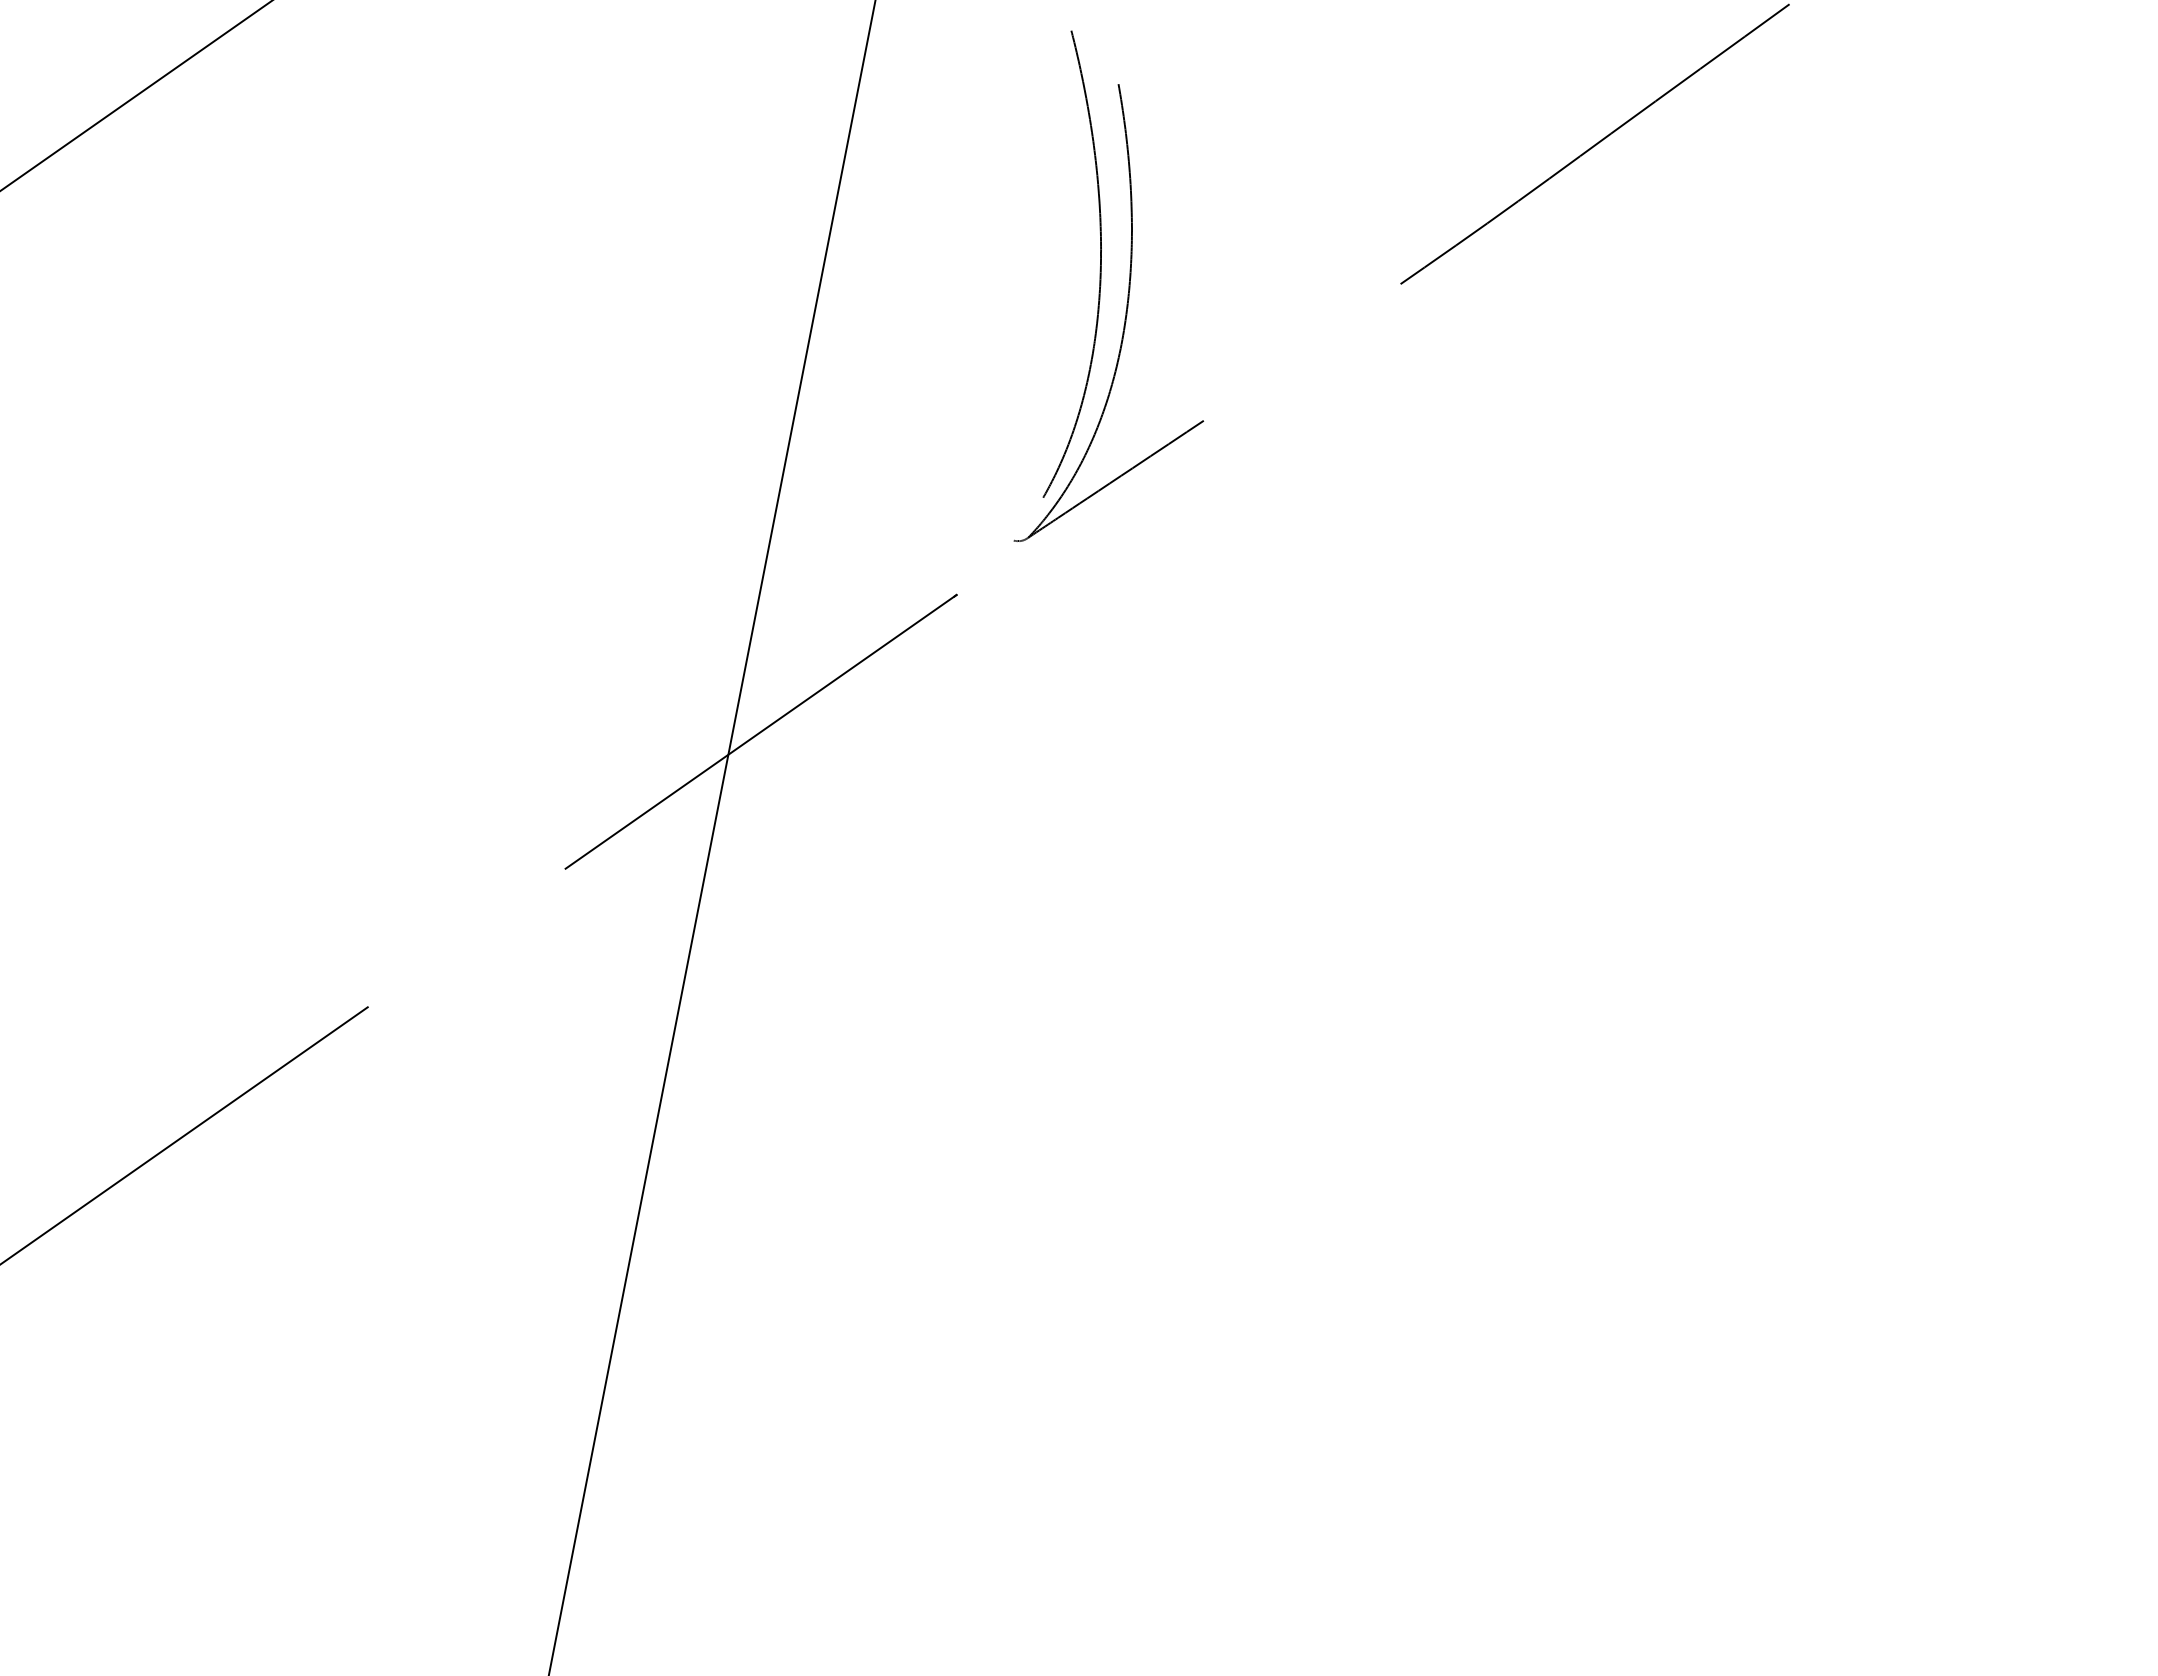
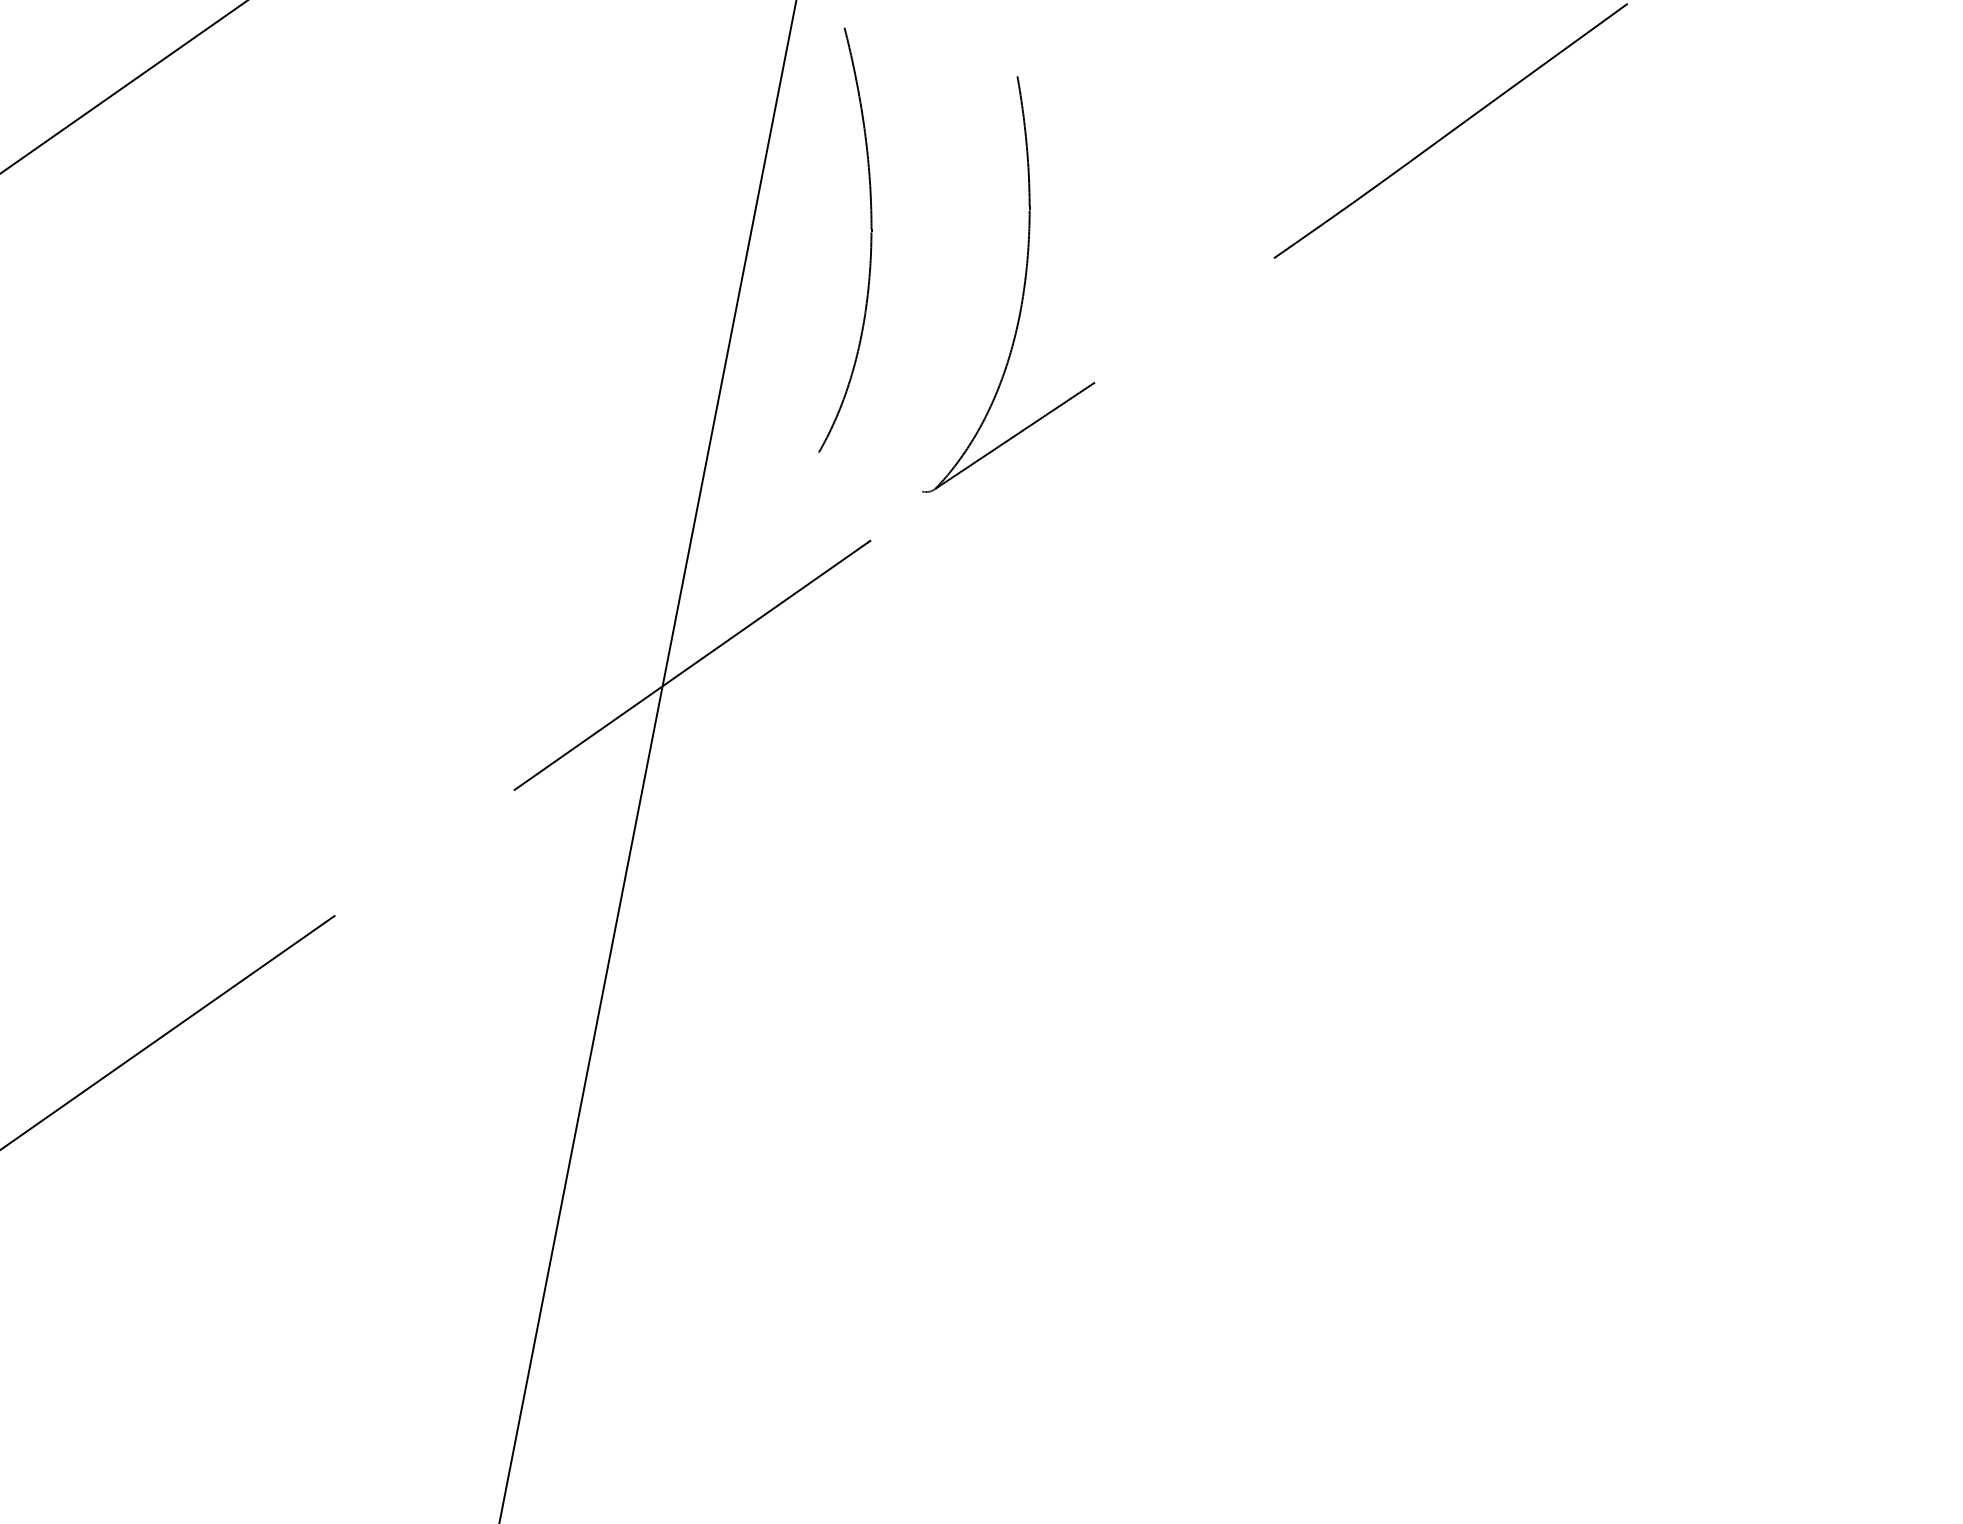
curve: (1099, 269) -> (870, 244), moved

